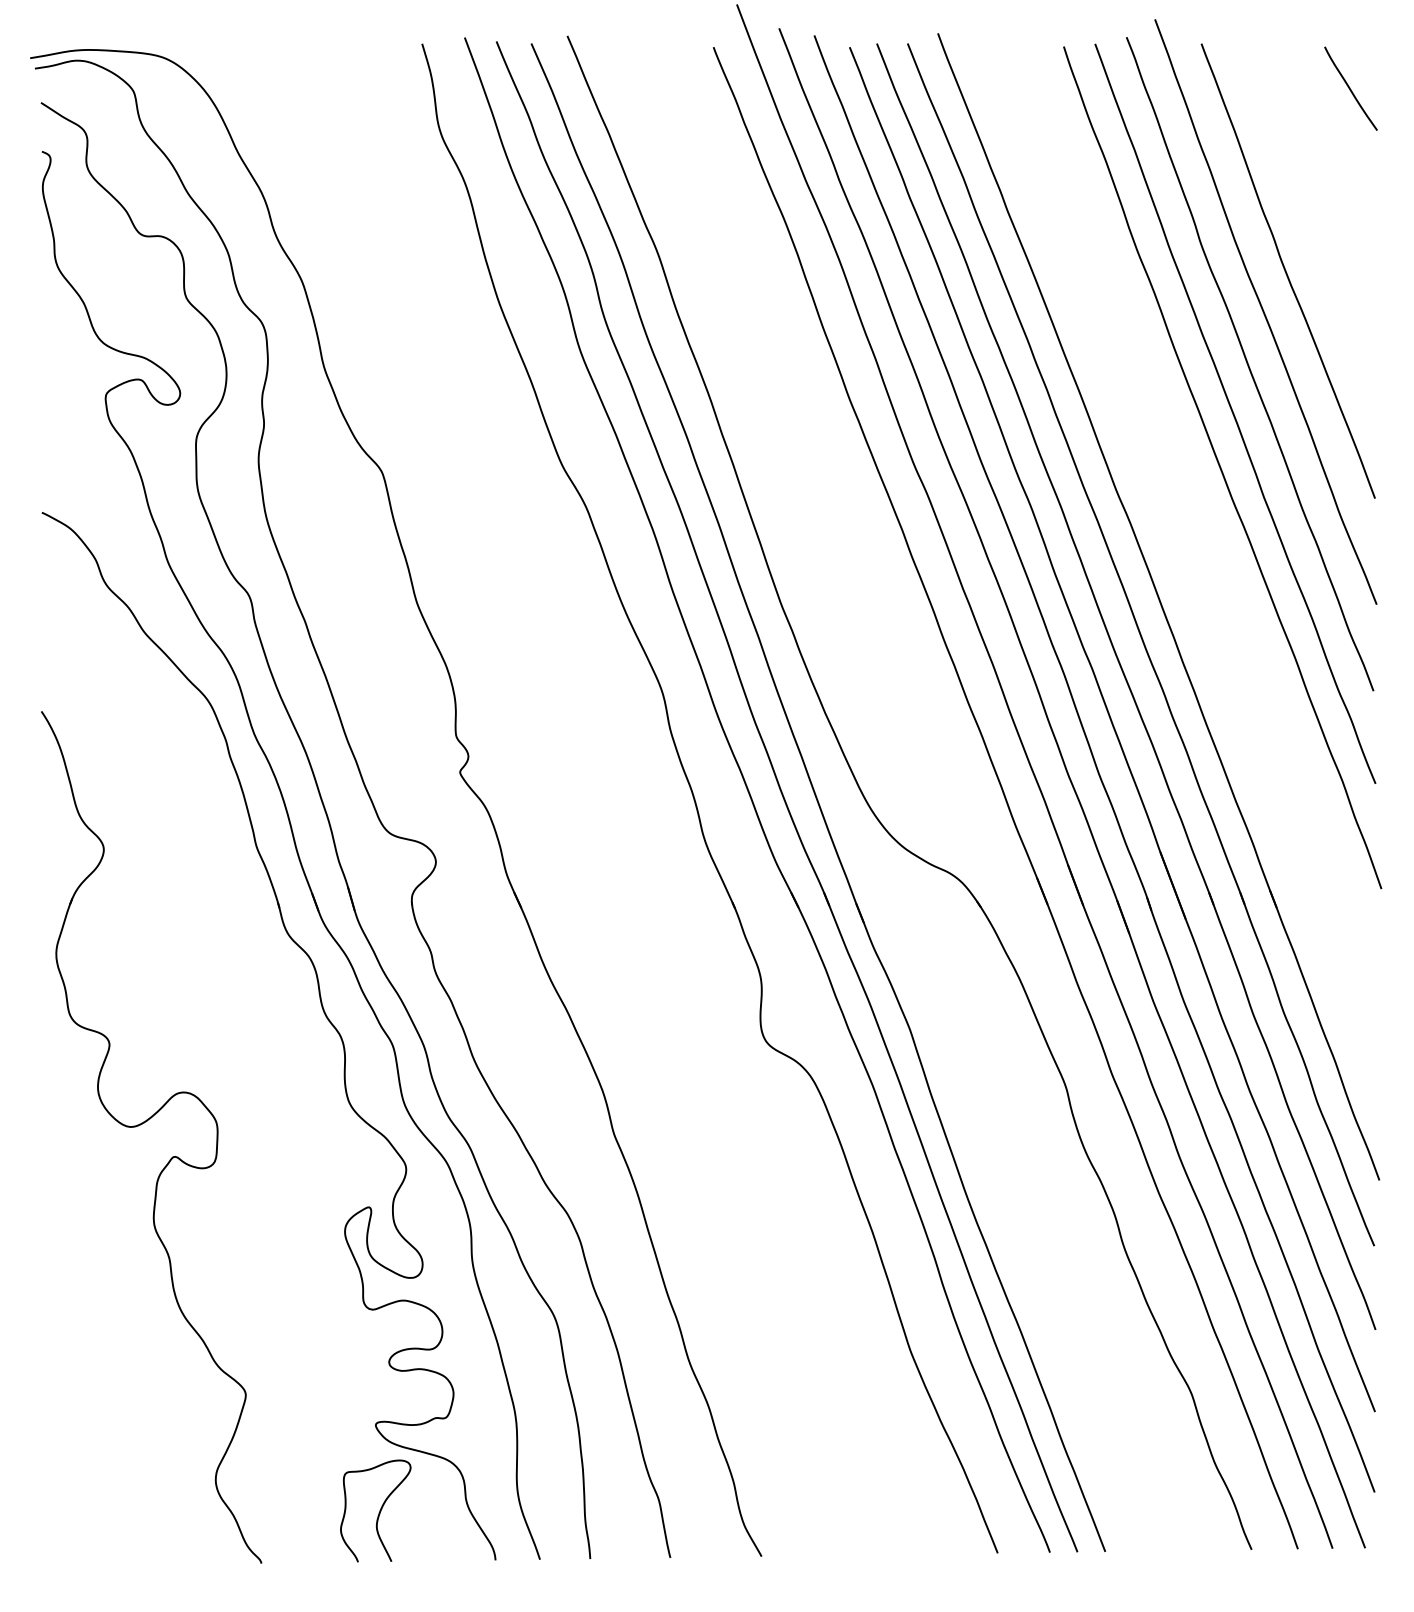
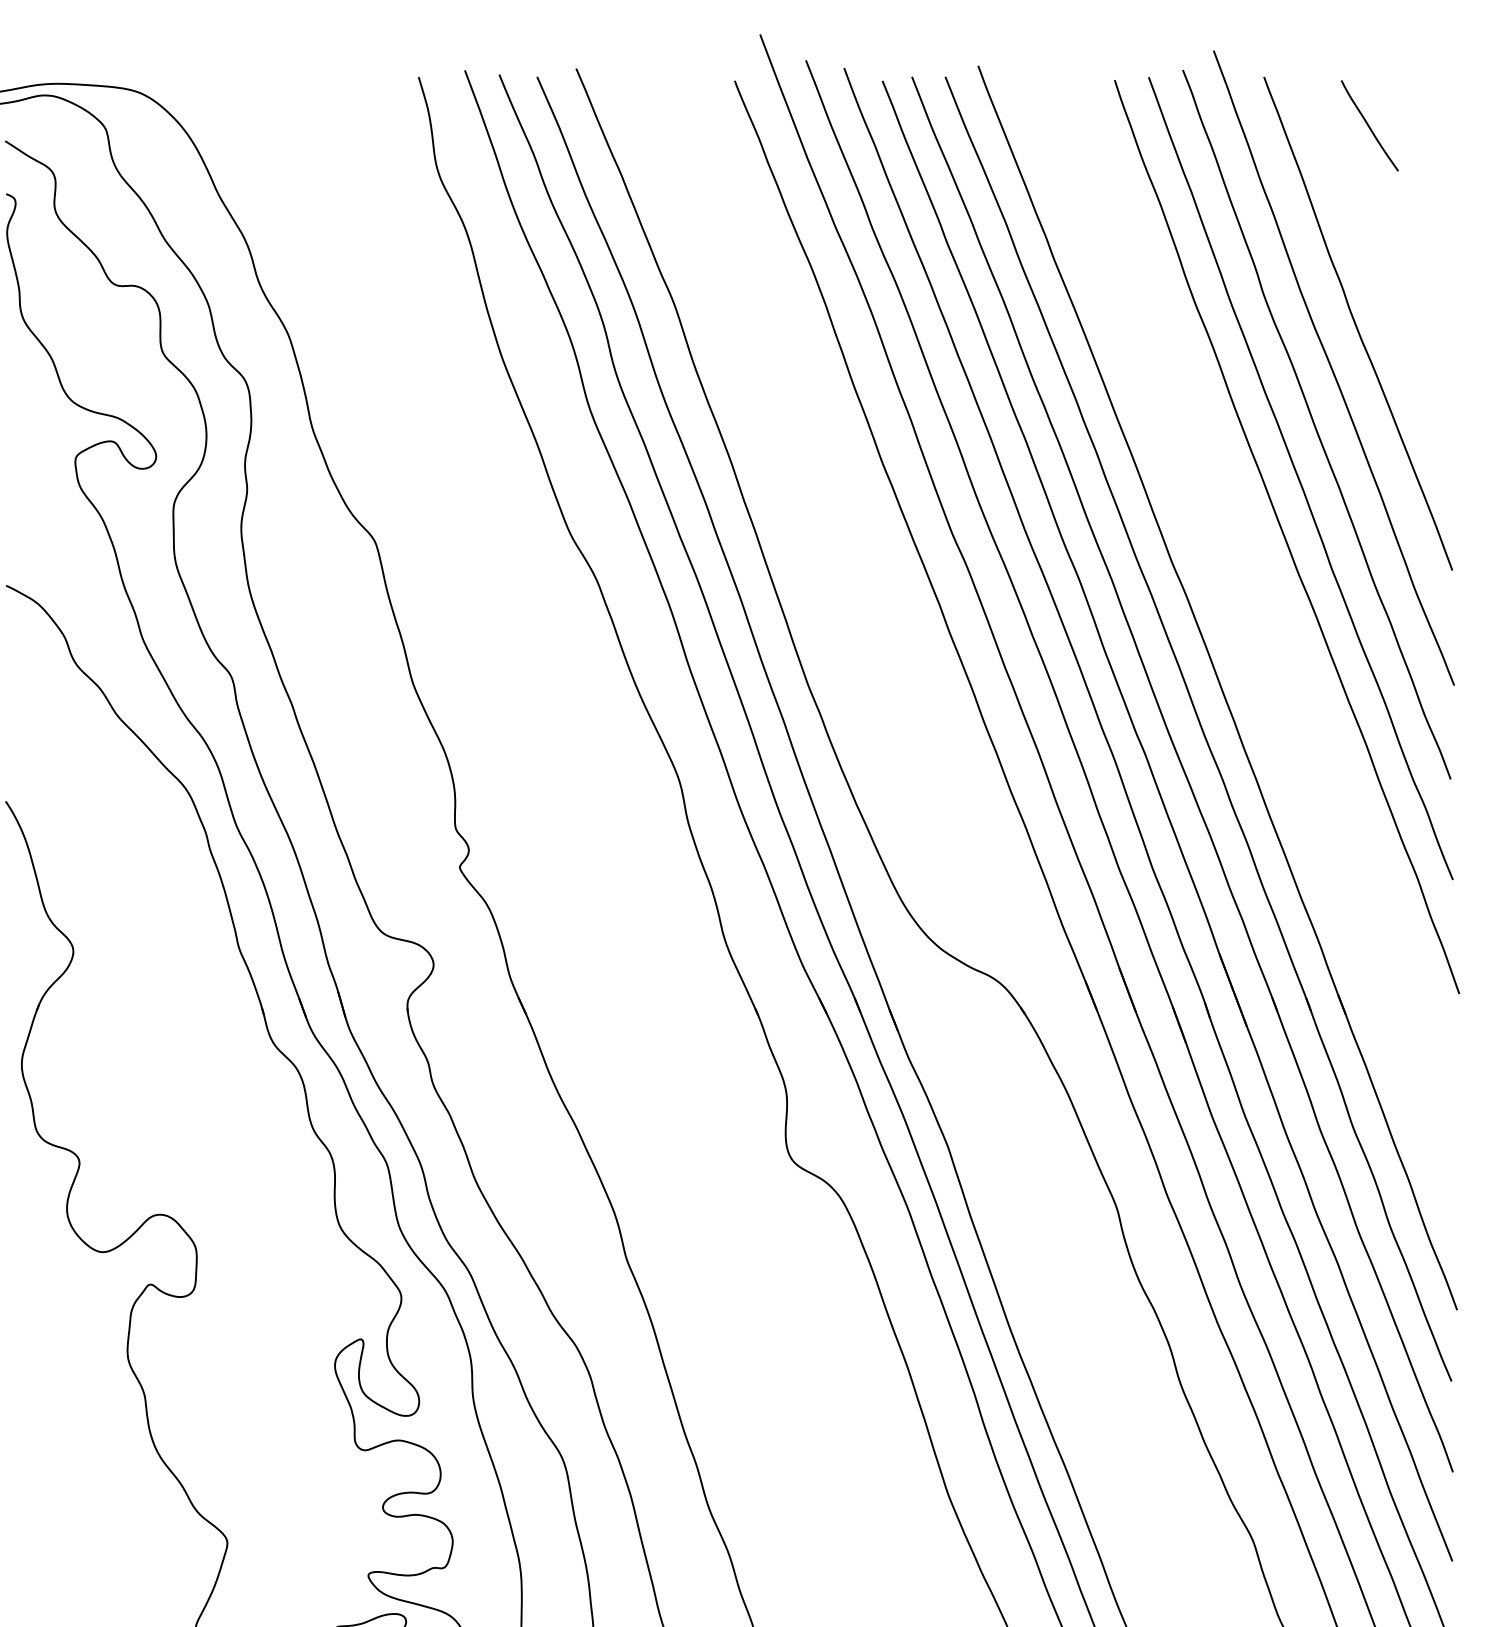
curve: (1350, 88) -> (1369, 125), moved

